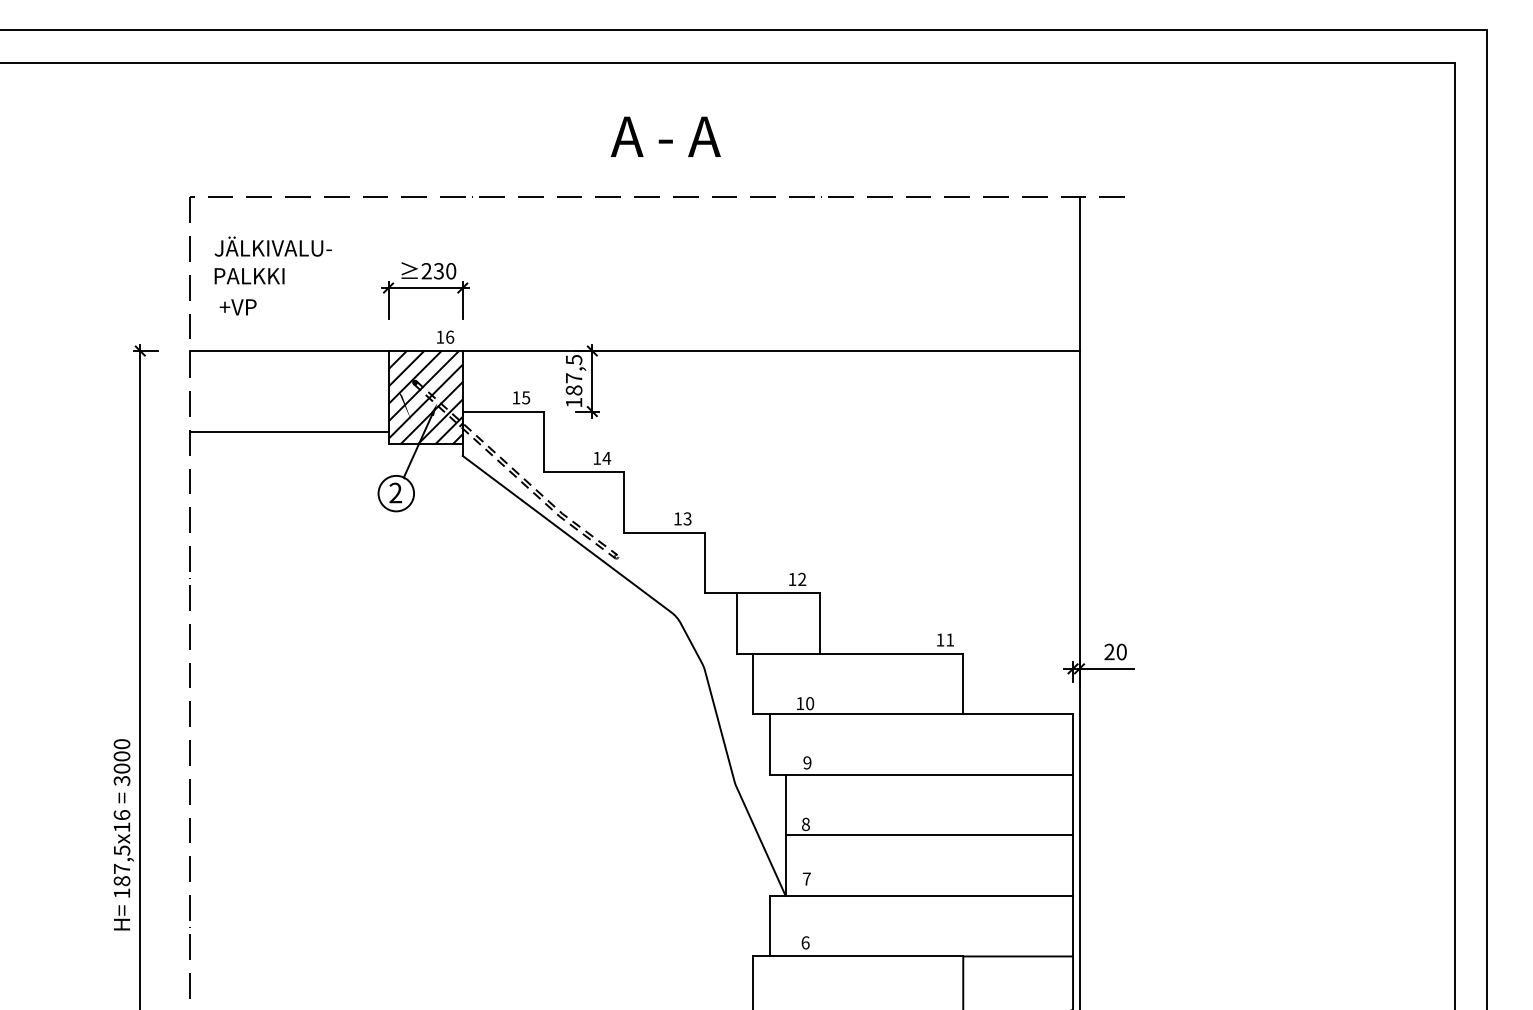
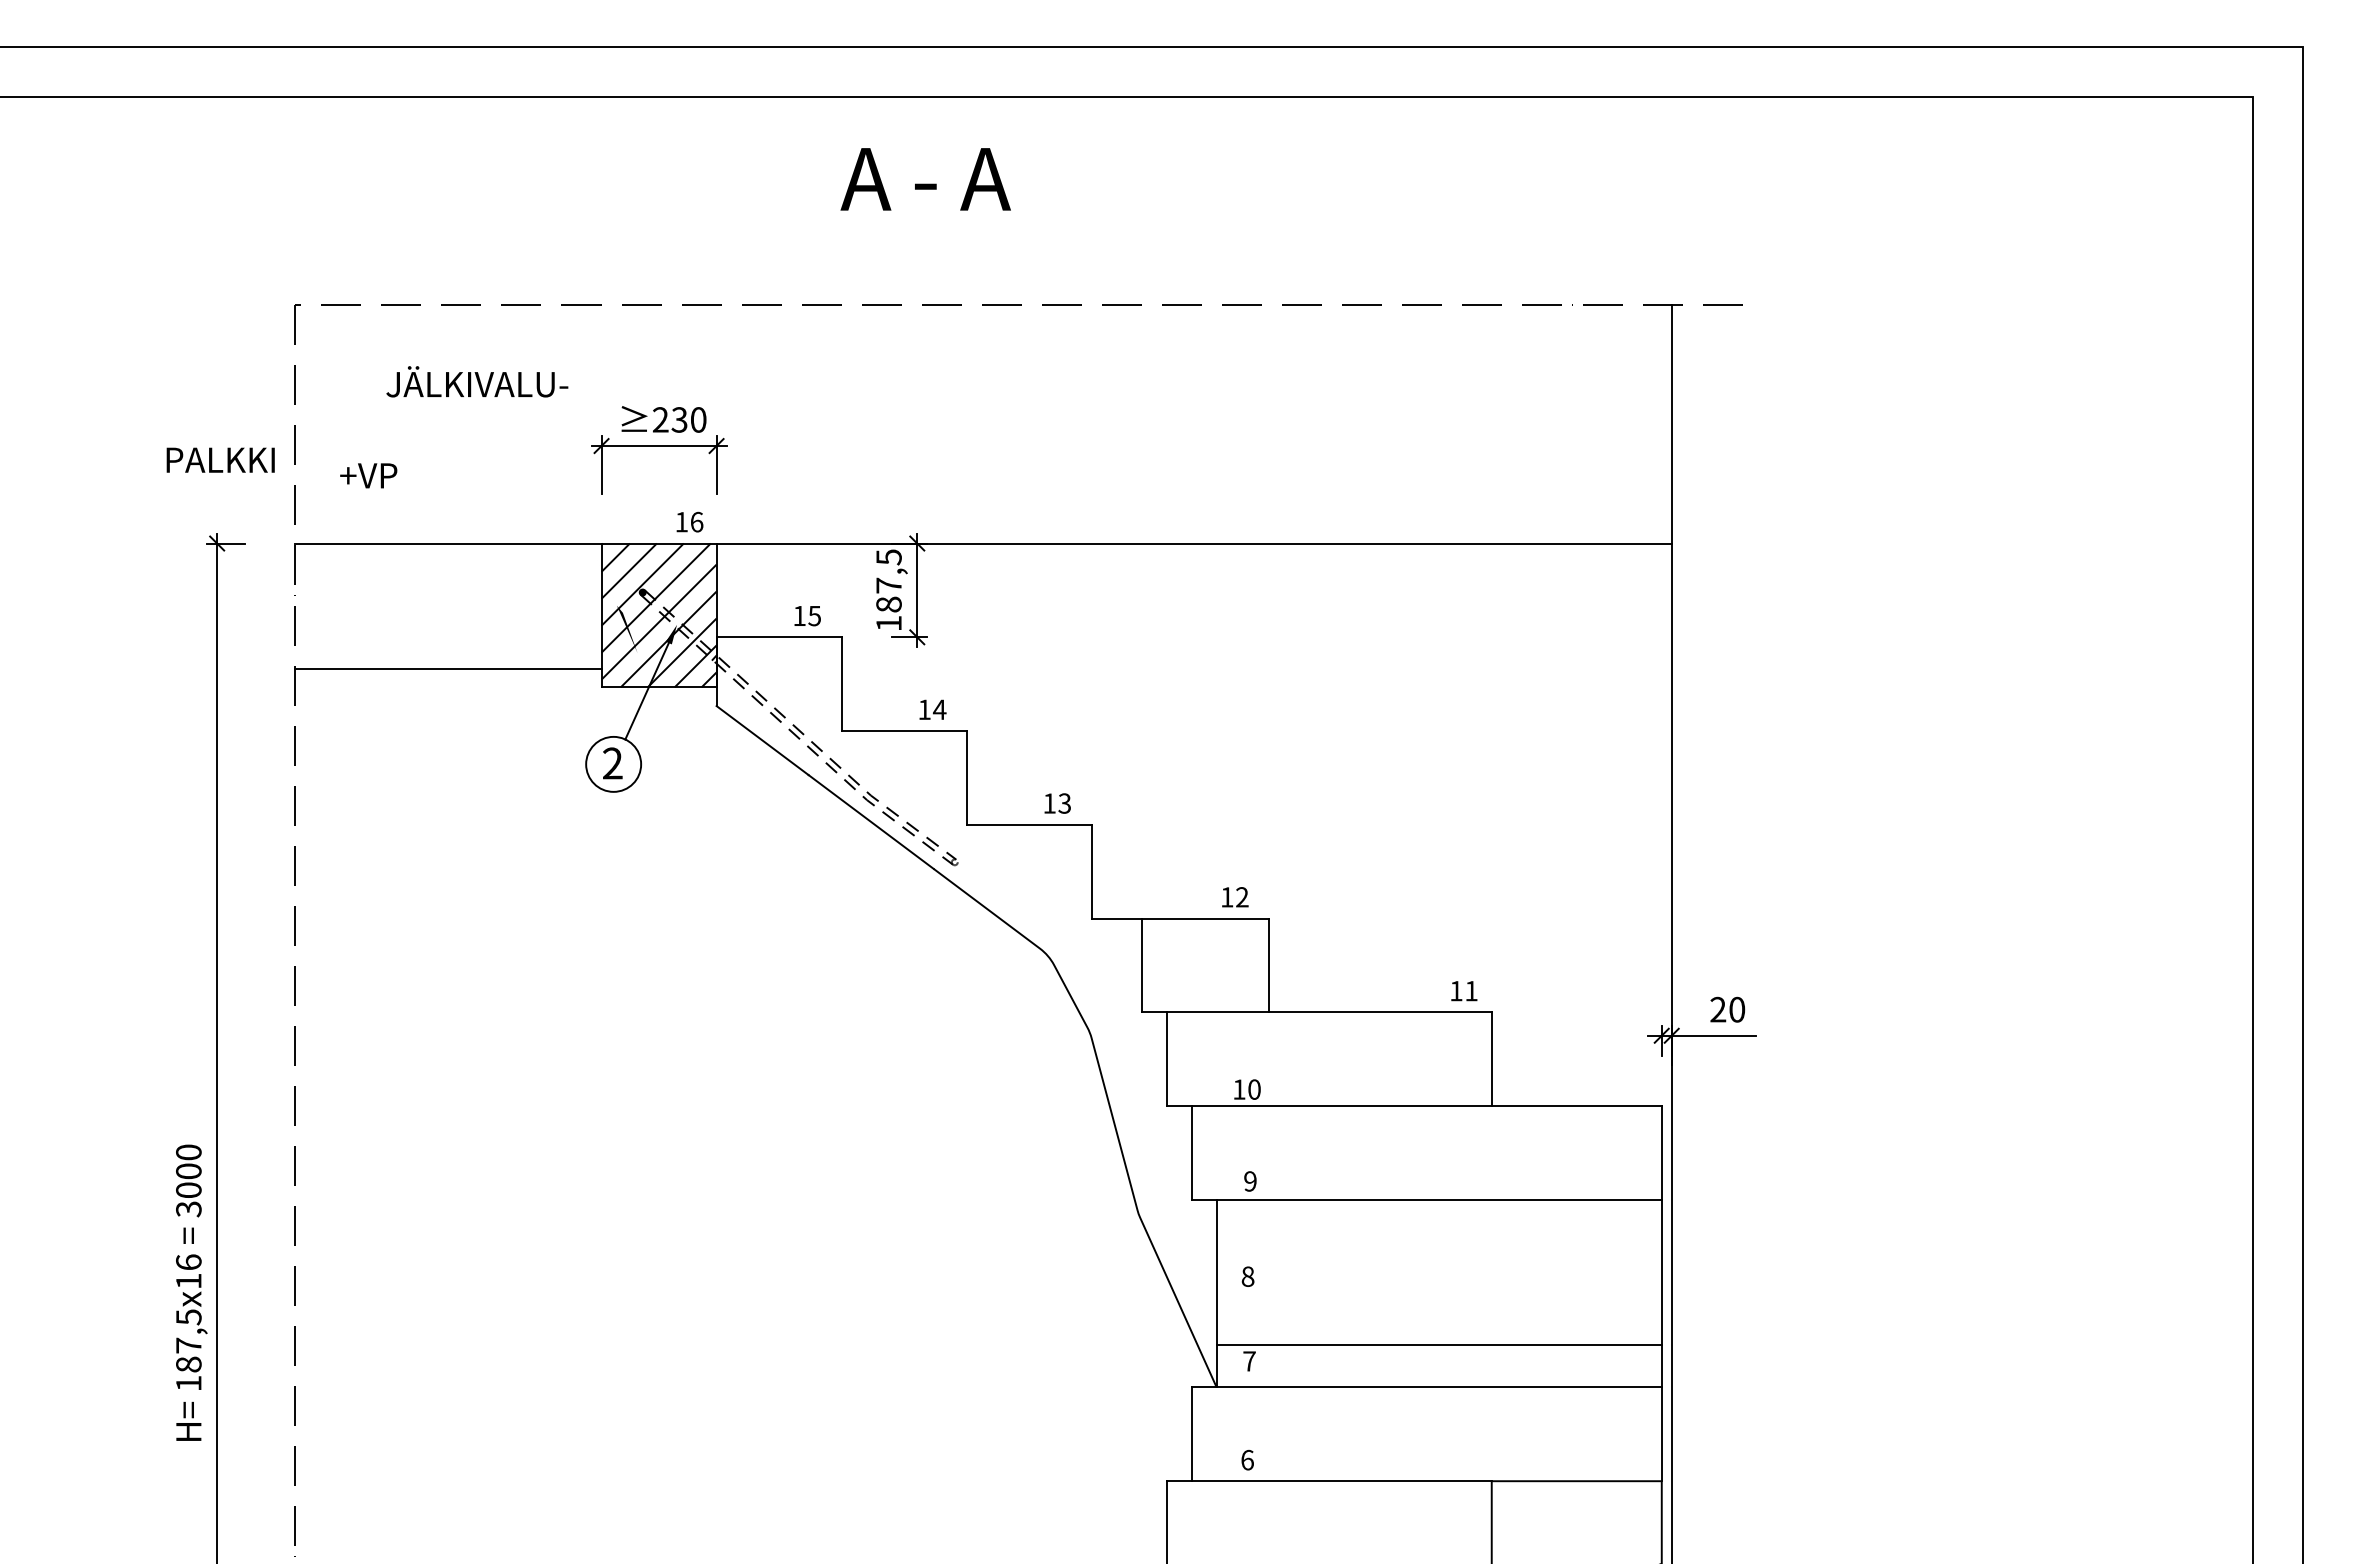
text: (665, 136) -> (925, 178), moved
text: (272, 246) -> (476, 381), moved
text: (249, 276) -> (220, 460), moved
line: (929, 835) -> (1439, 1344), moved

